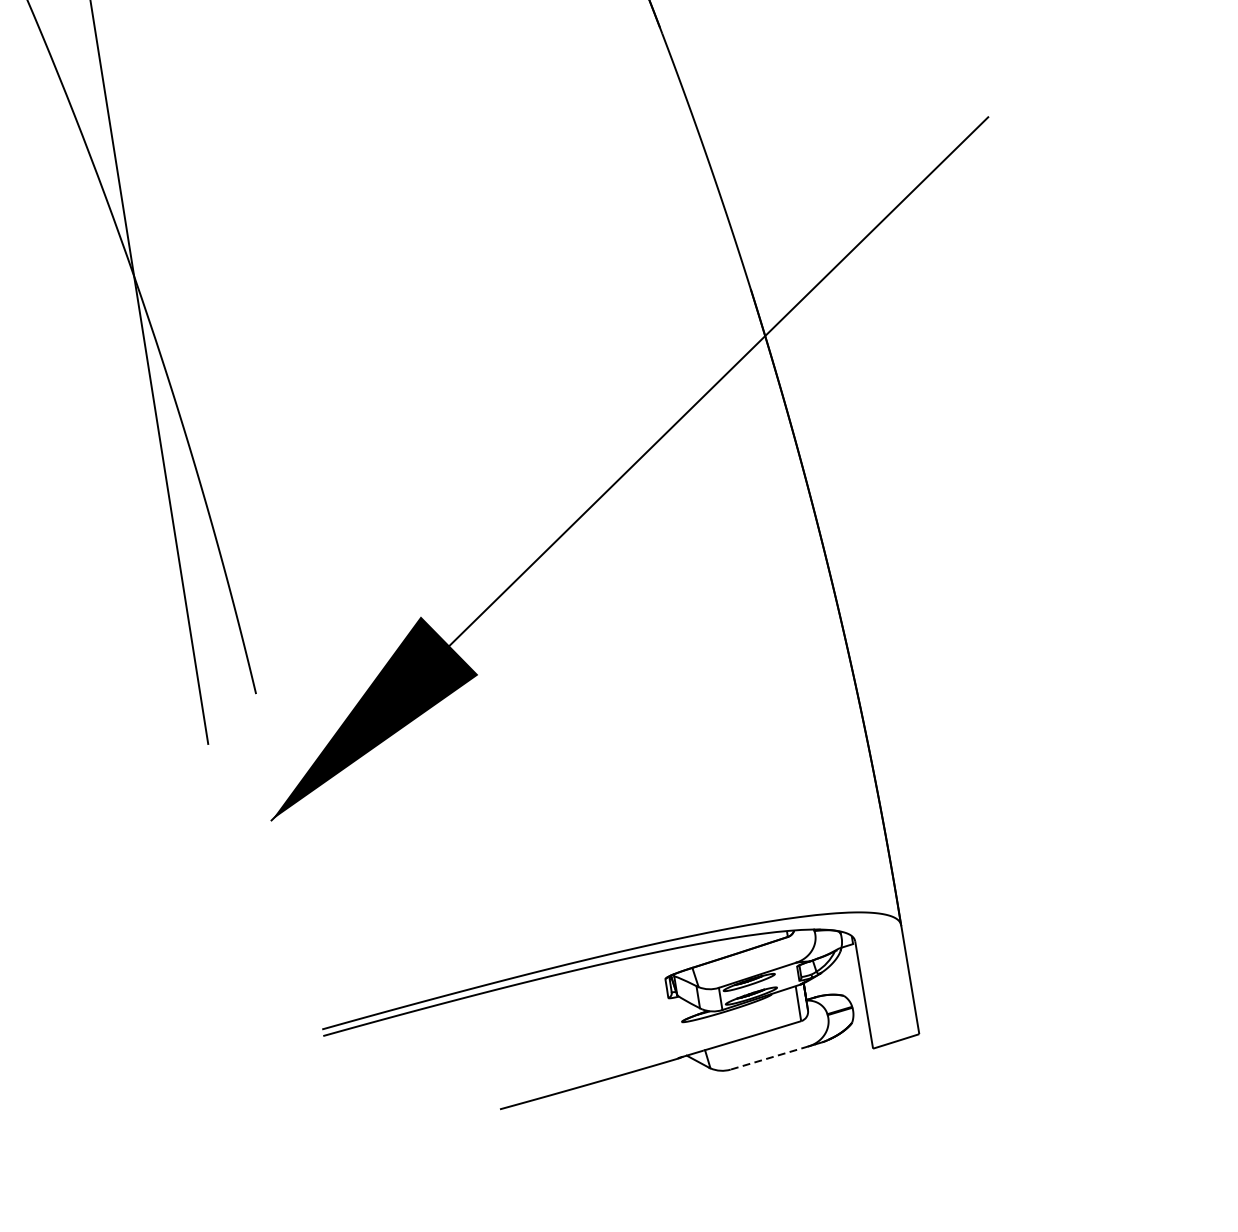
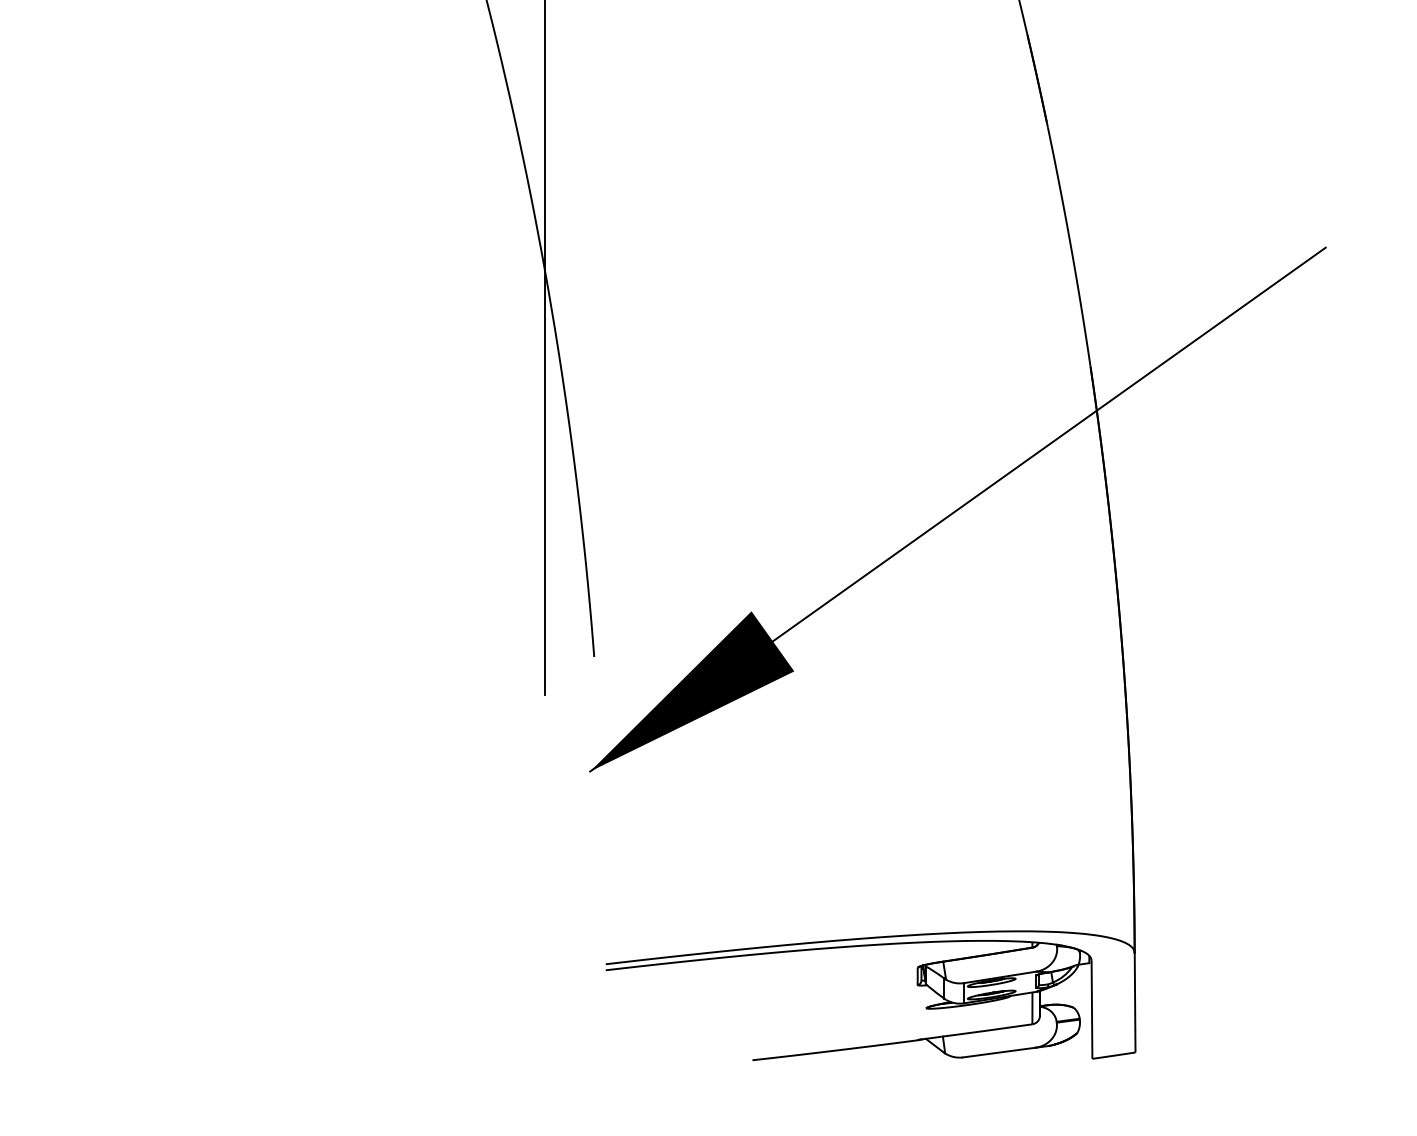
line: (769, 1057) -> (999, 1052), dashed -> solid

